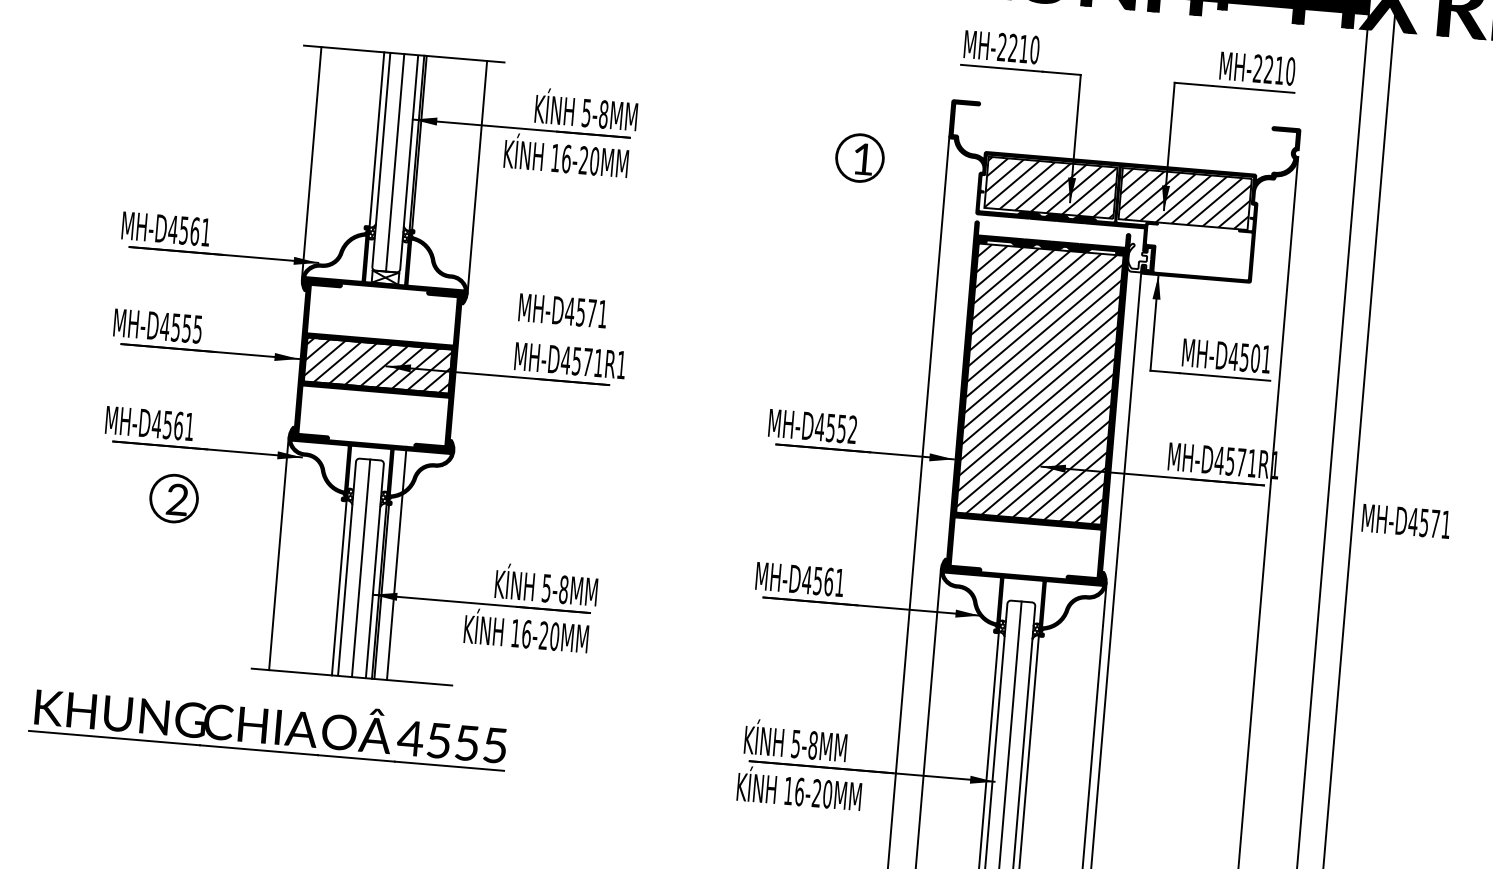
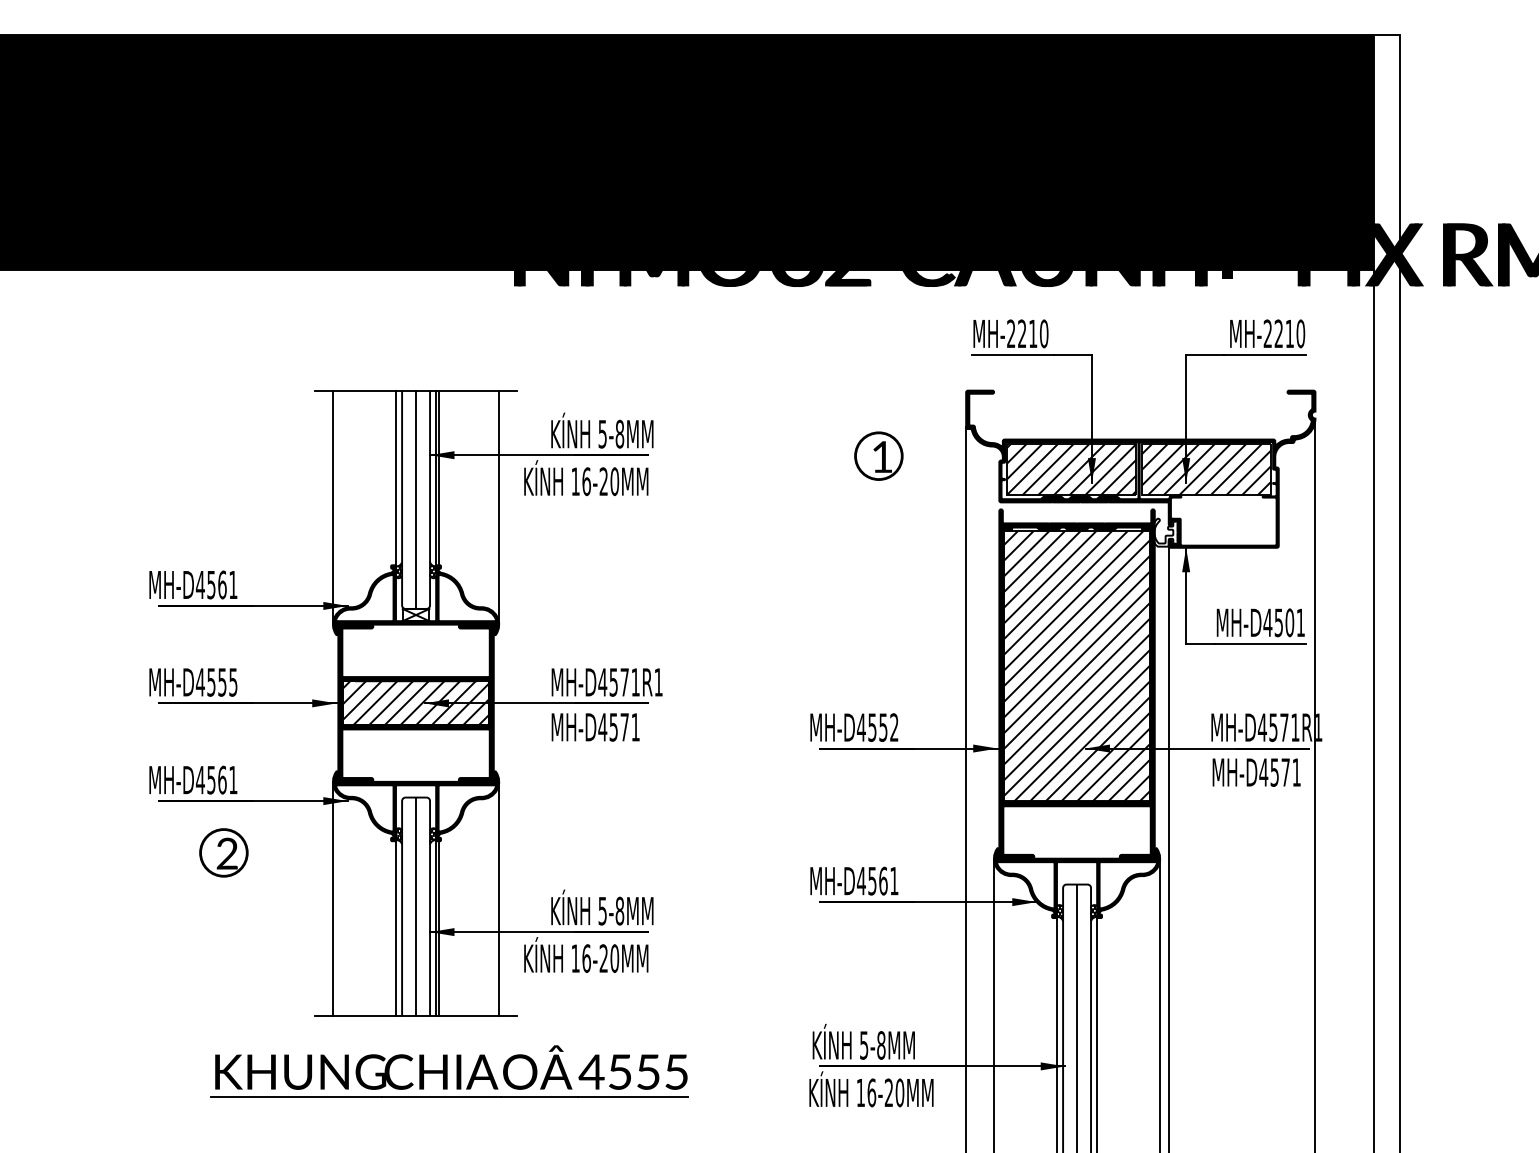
text: (562, 311) -> (595, 727), moved
text: (1406, 521) -> (1256, 772), moved
line: (397, 563) -> (499, 898), moved
part: (269, 725) -> (449, 1071), moved

